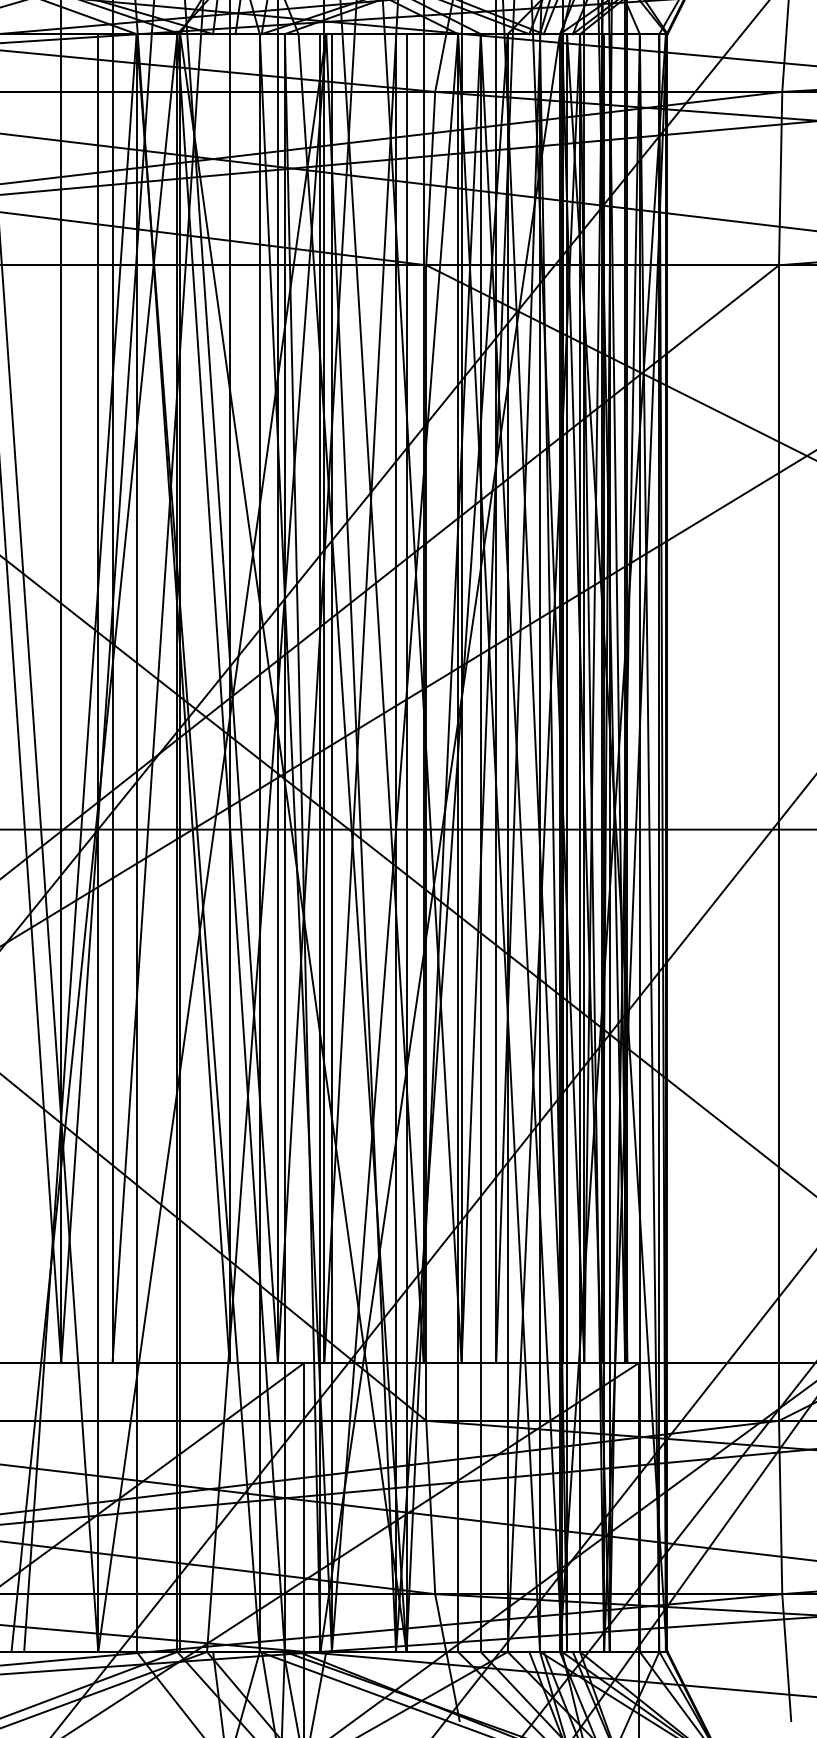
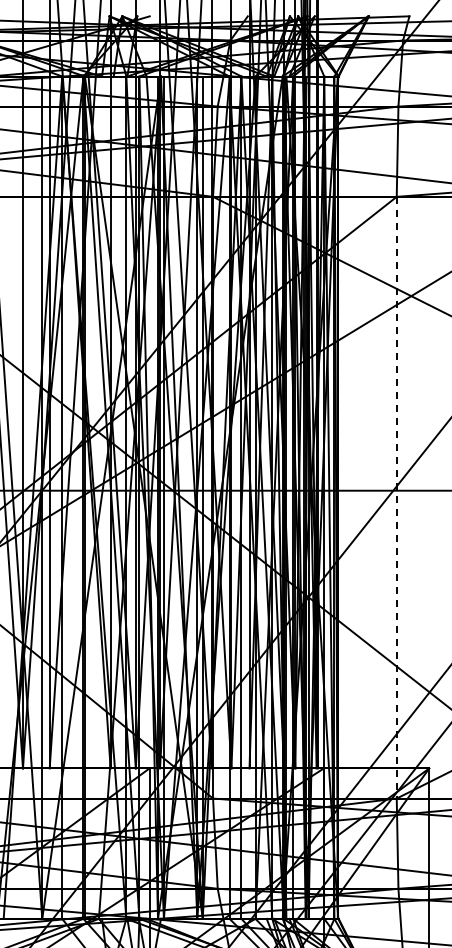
line: (778, 842) -> (396, 497), solid -> dashed

